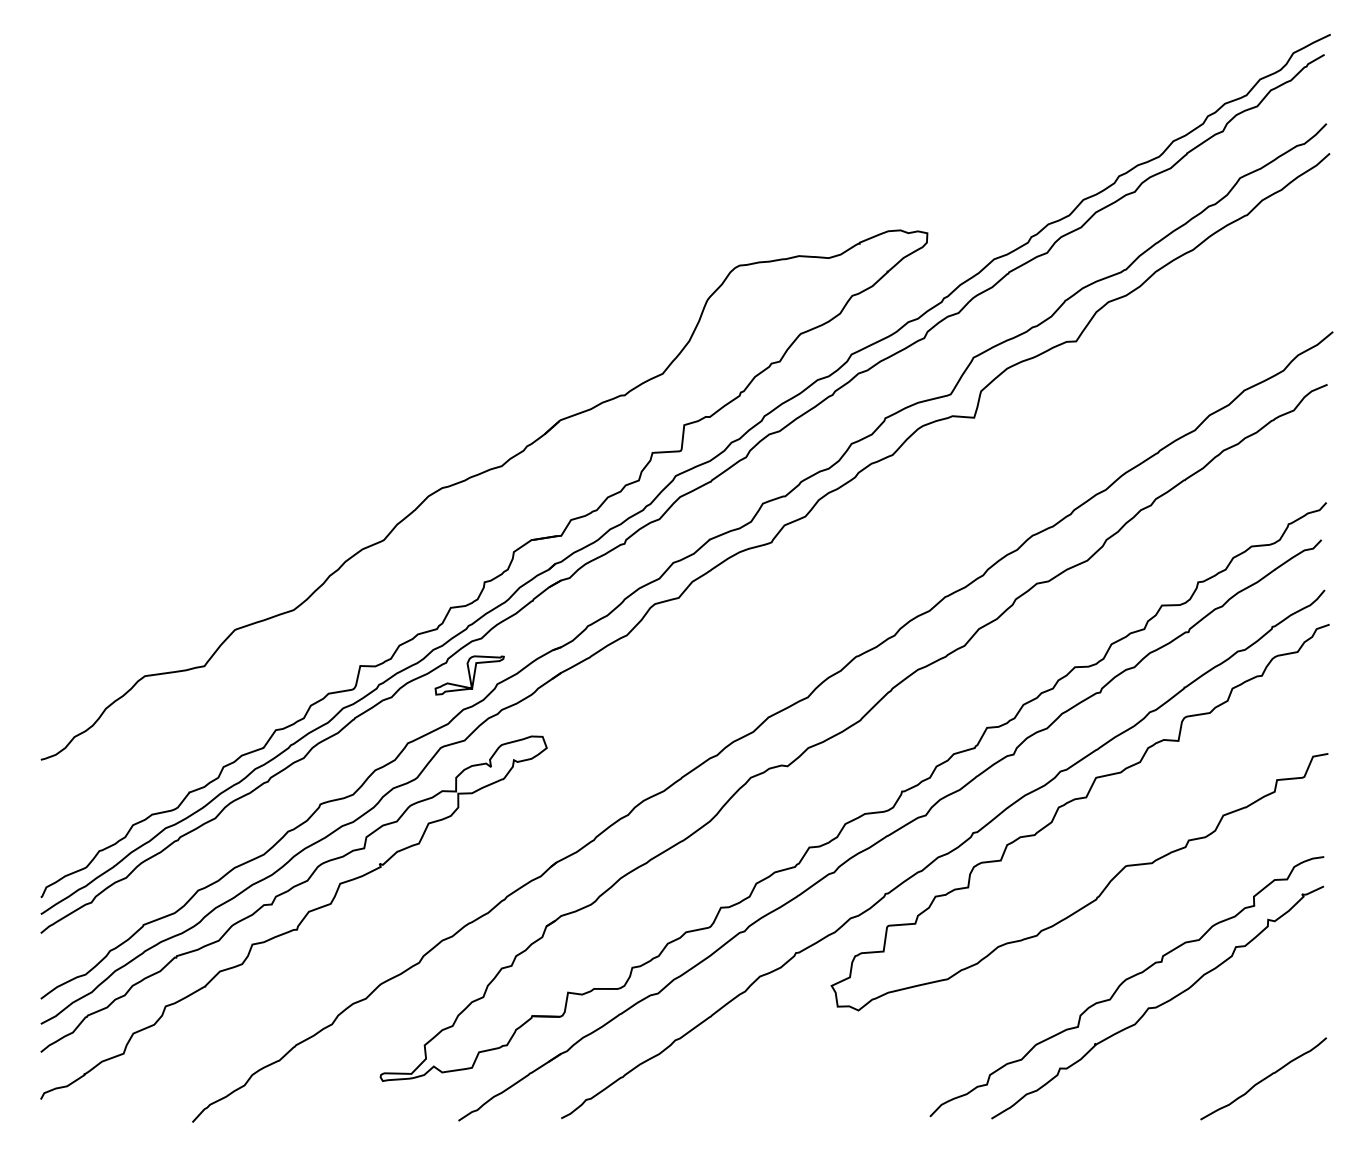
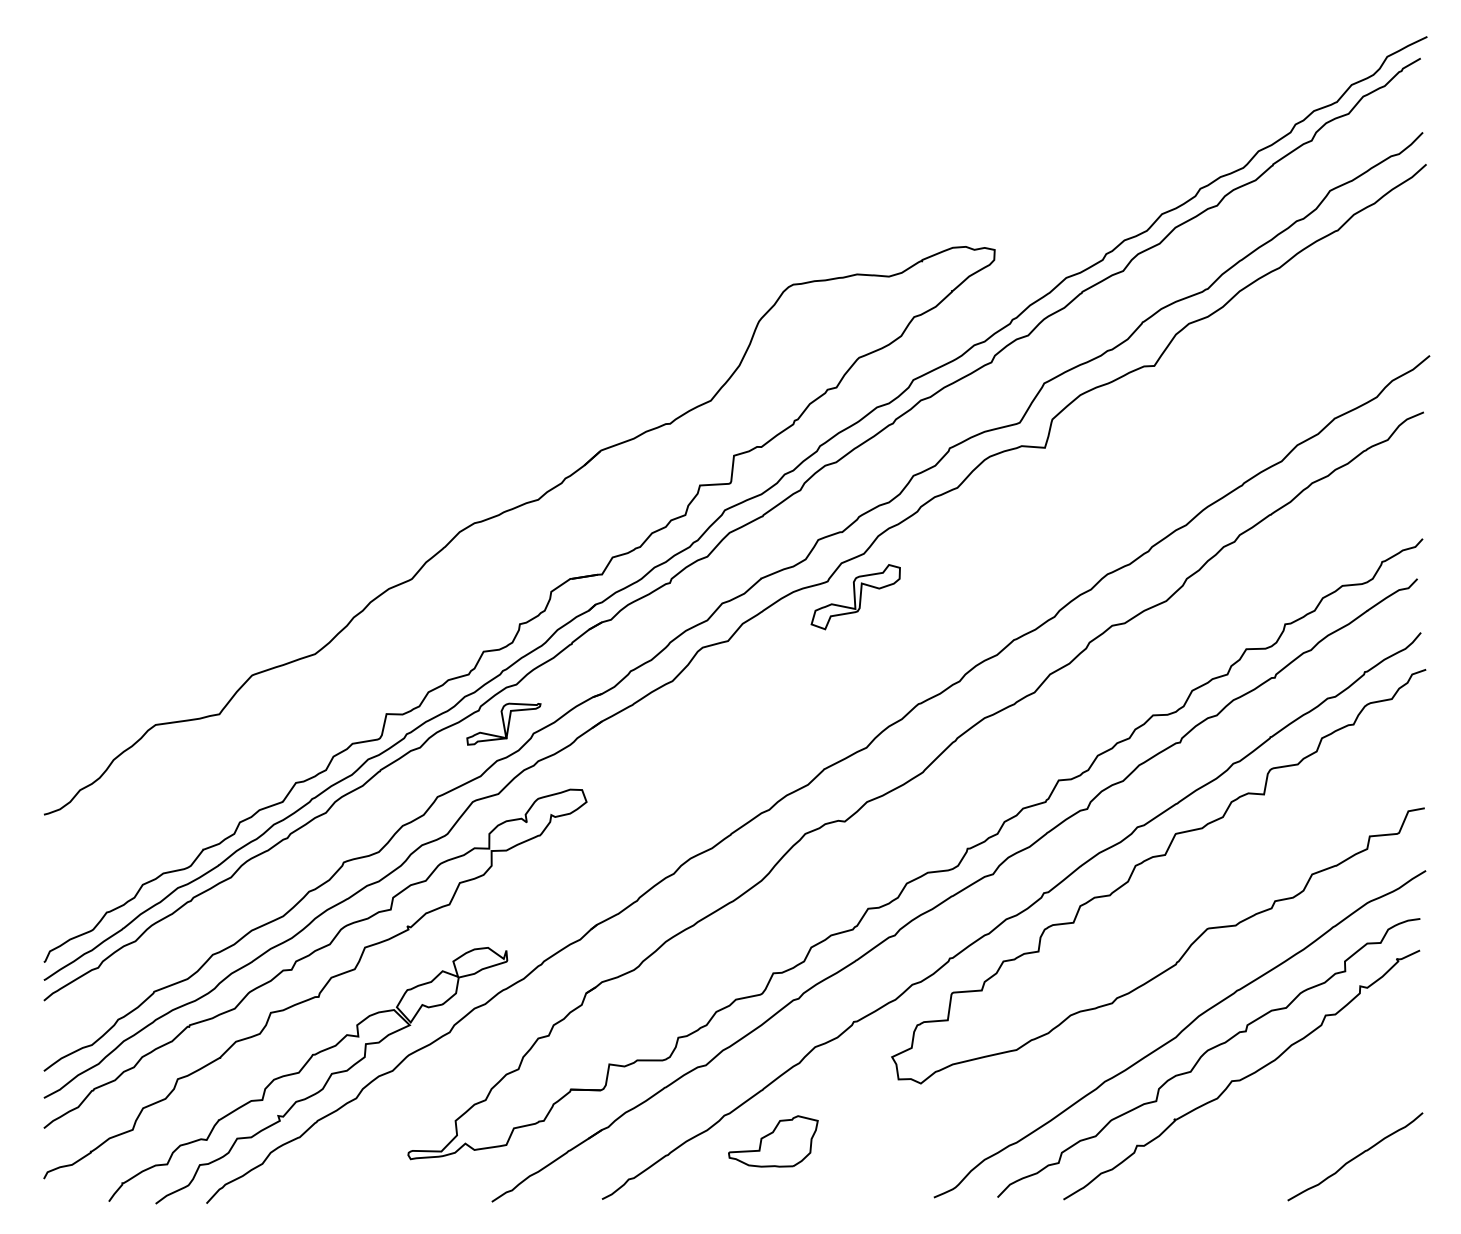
part: (797, 556) -> (855, 596), added
curve: (1099, 964) -> (1179, 1034), added
part: (282, 997) -> (303, 1069), added
part: (720, 1064) -> (772, 1141), added

